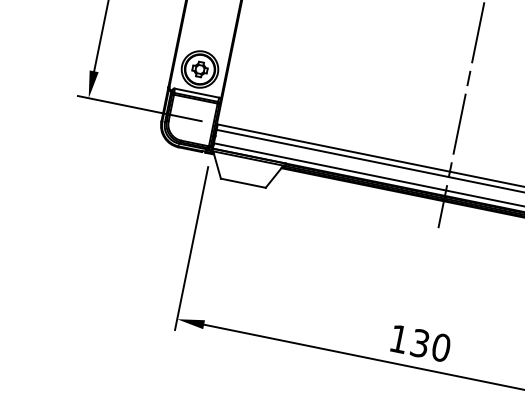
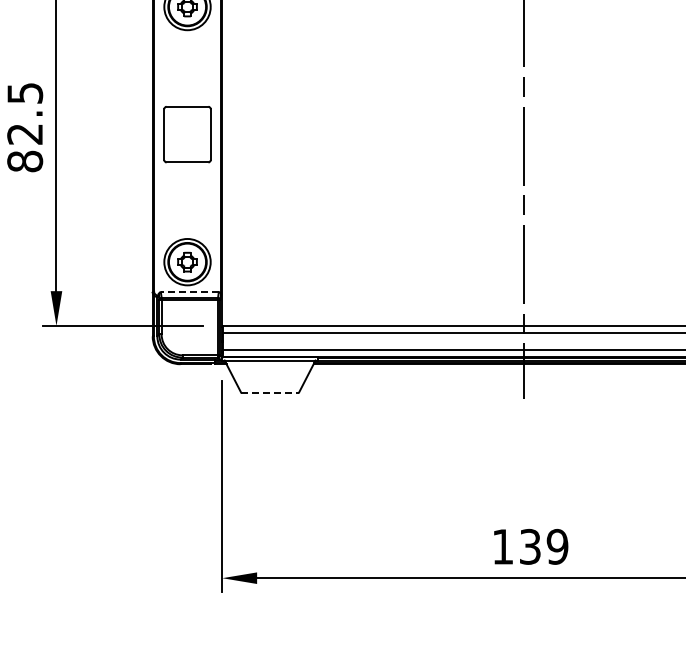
line: (196, 93) -> (189, 292), solid -> dashed
line: (243, 183) -> (270, 392), solid -> dashed
text: (441, 347) -> (557, 546), 130 -> 139

